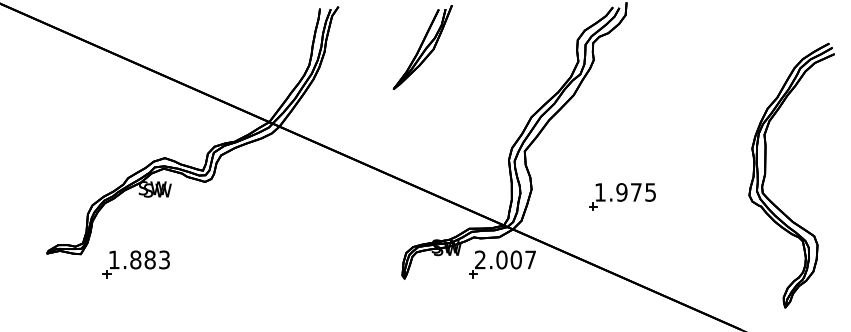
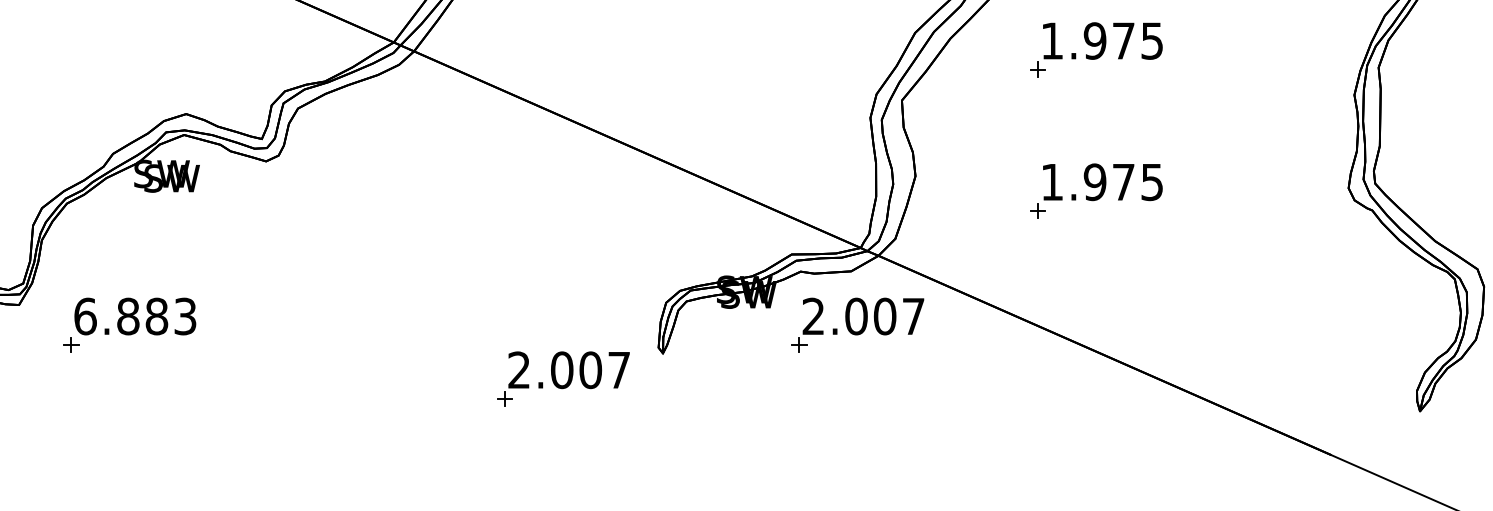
part: (622, 125) -> (1096, 49), added
text: (113, 259) -> (83, 315), 1.883 -> 6.883
part: (354, 291) -> (563, 379), added

